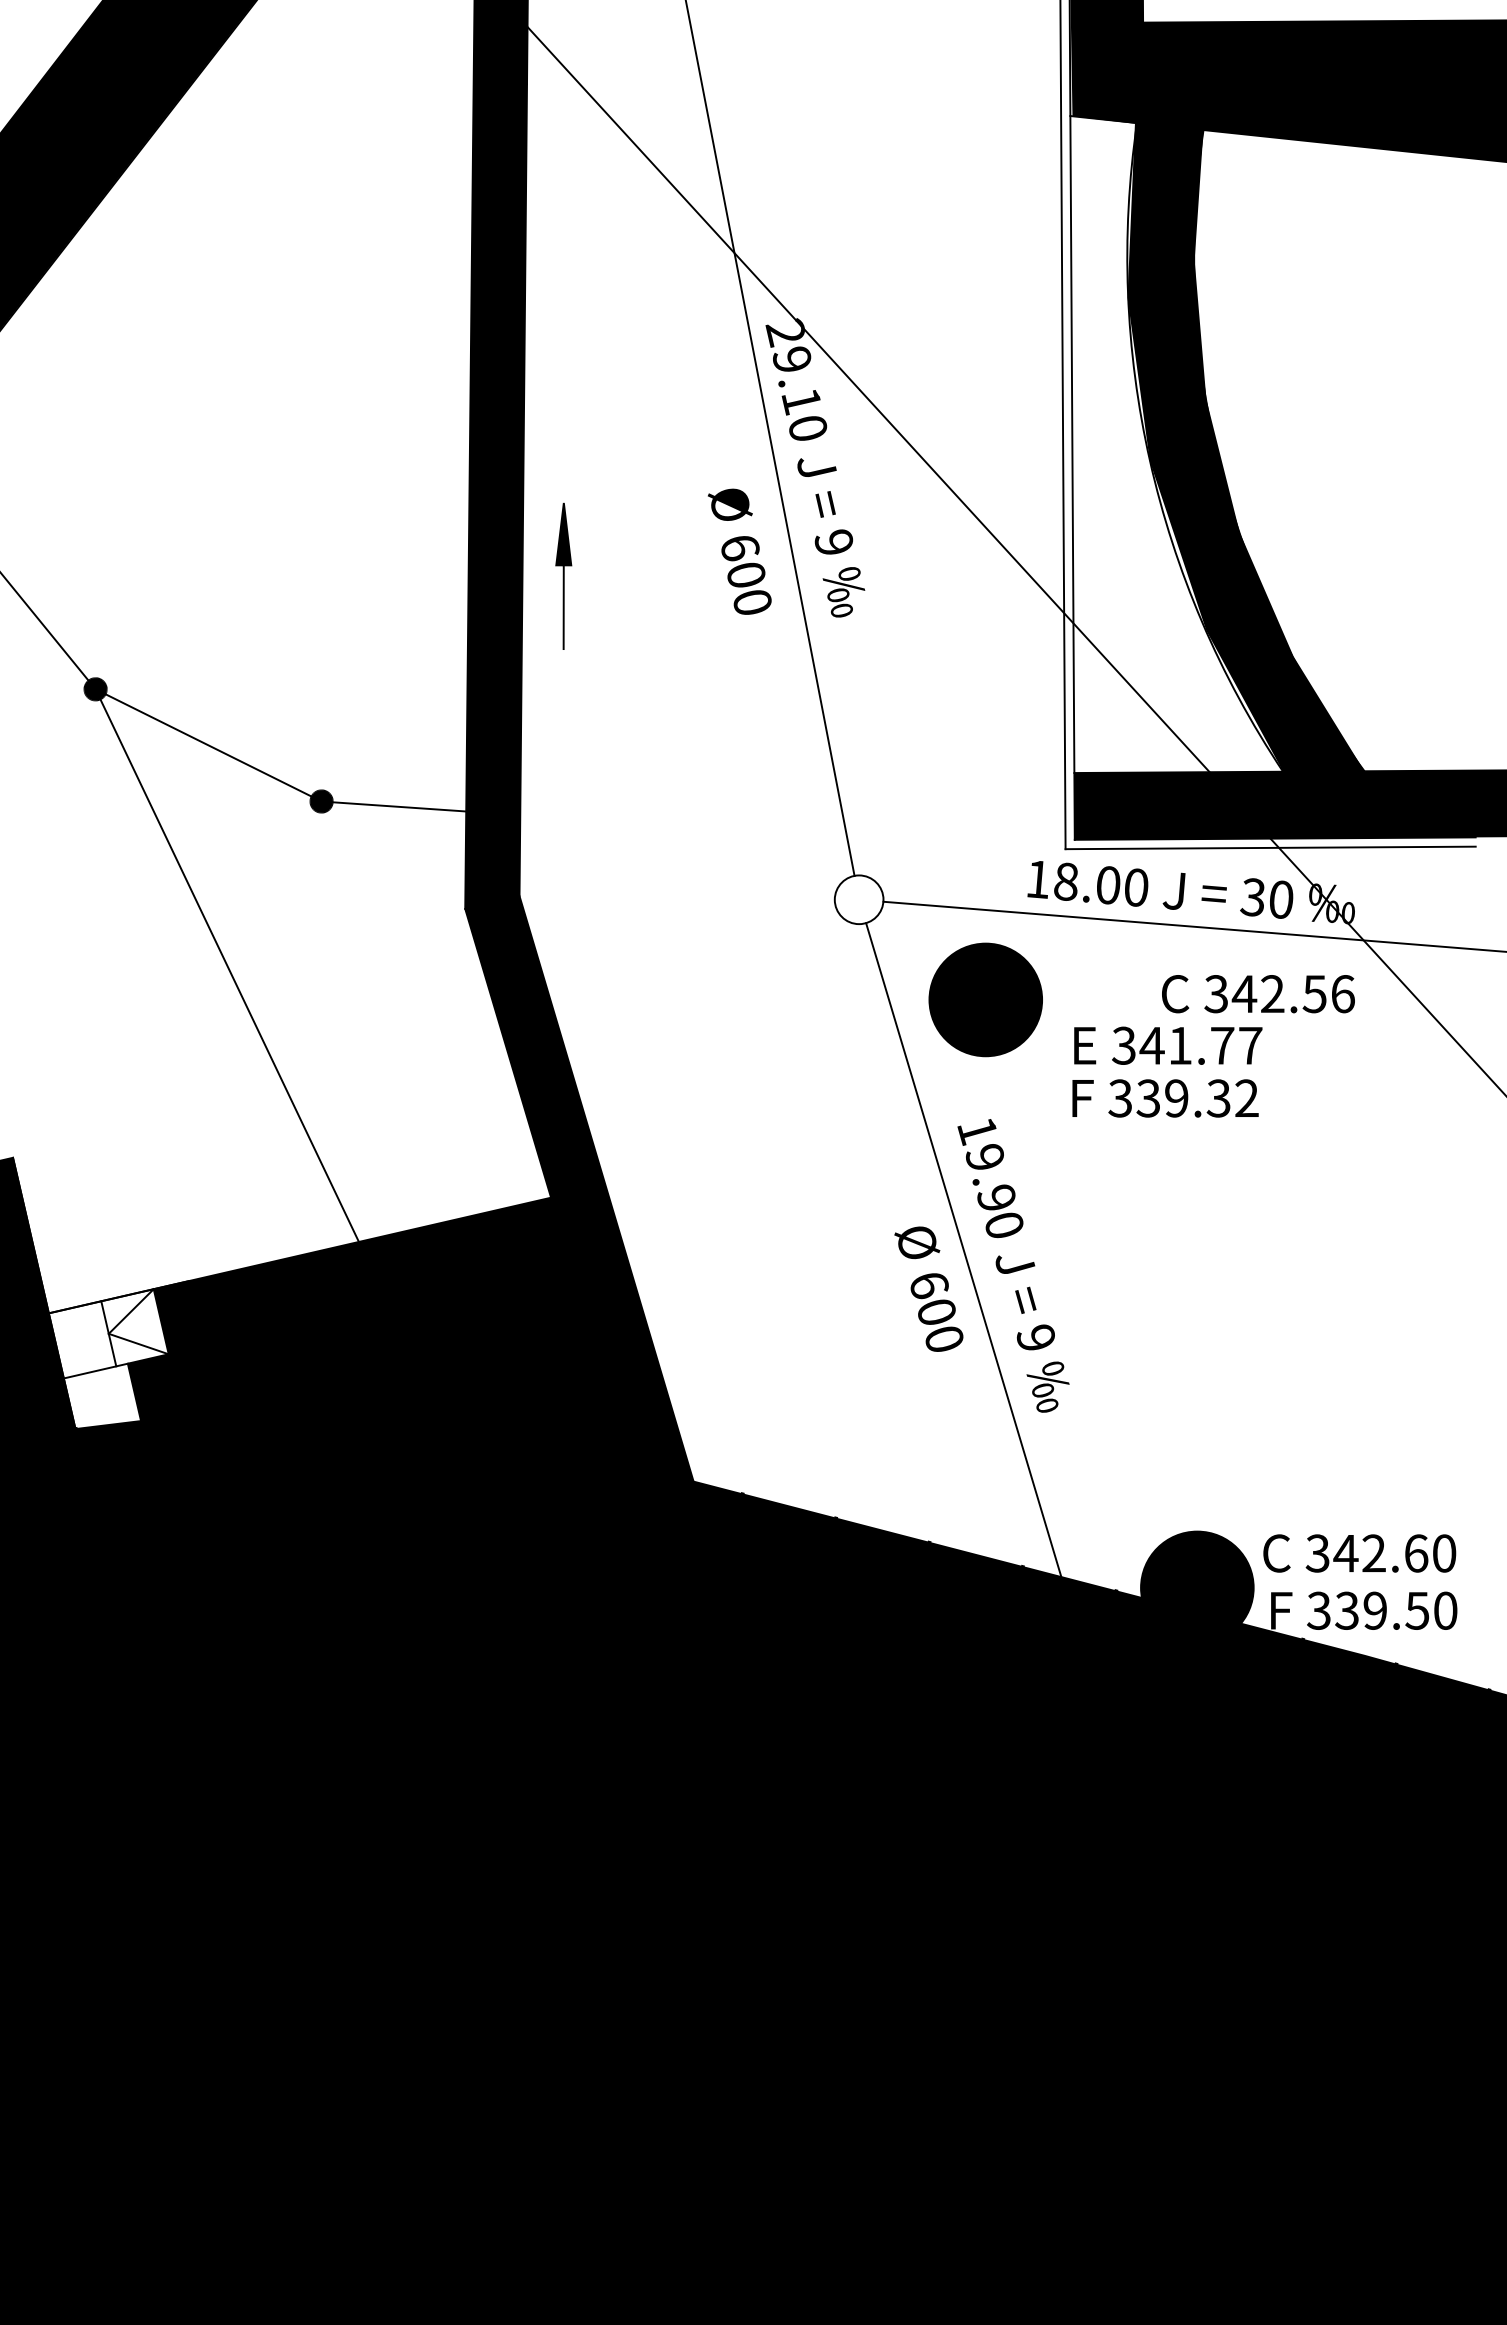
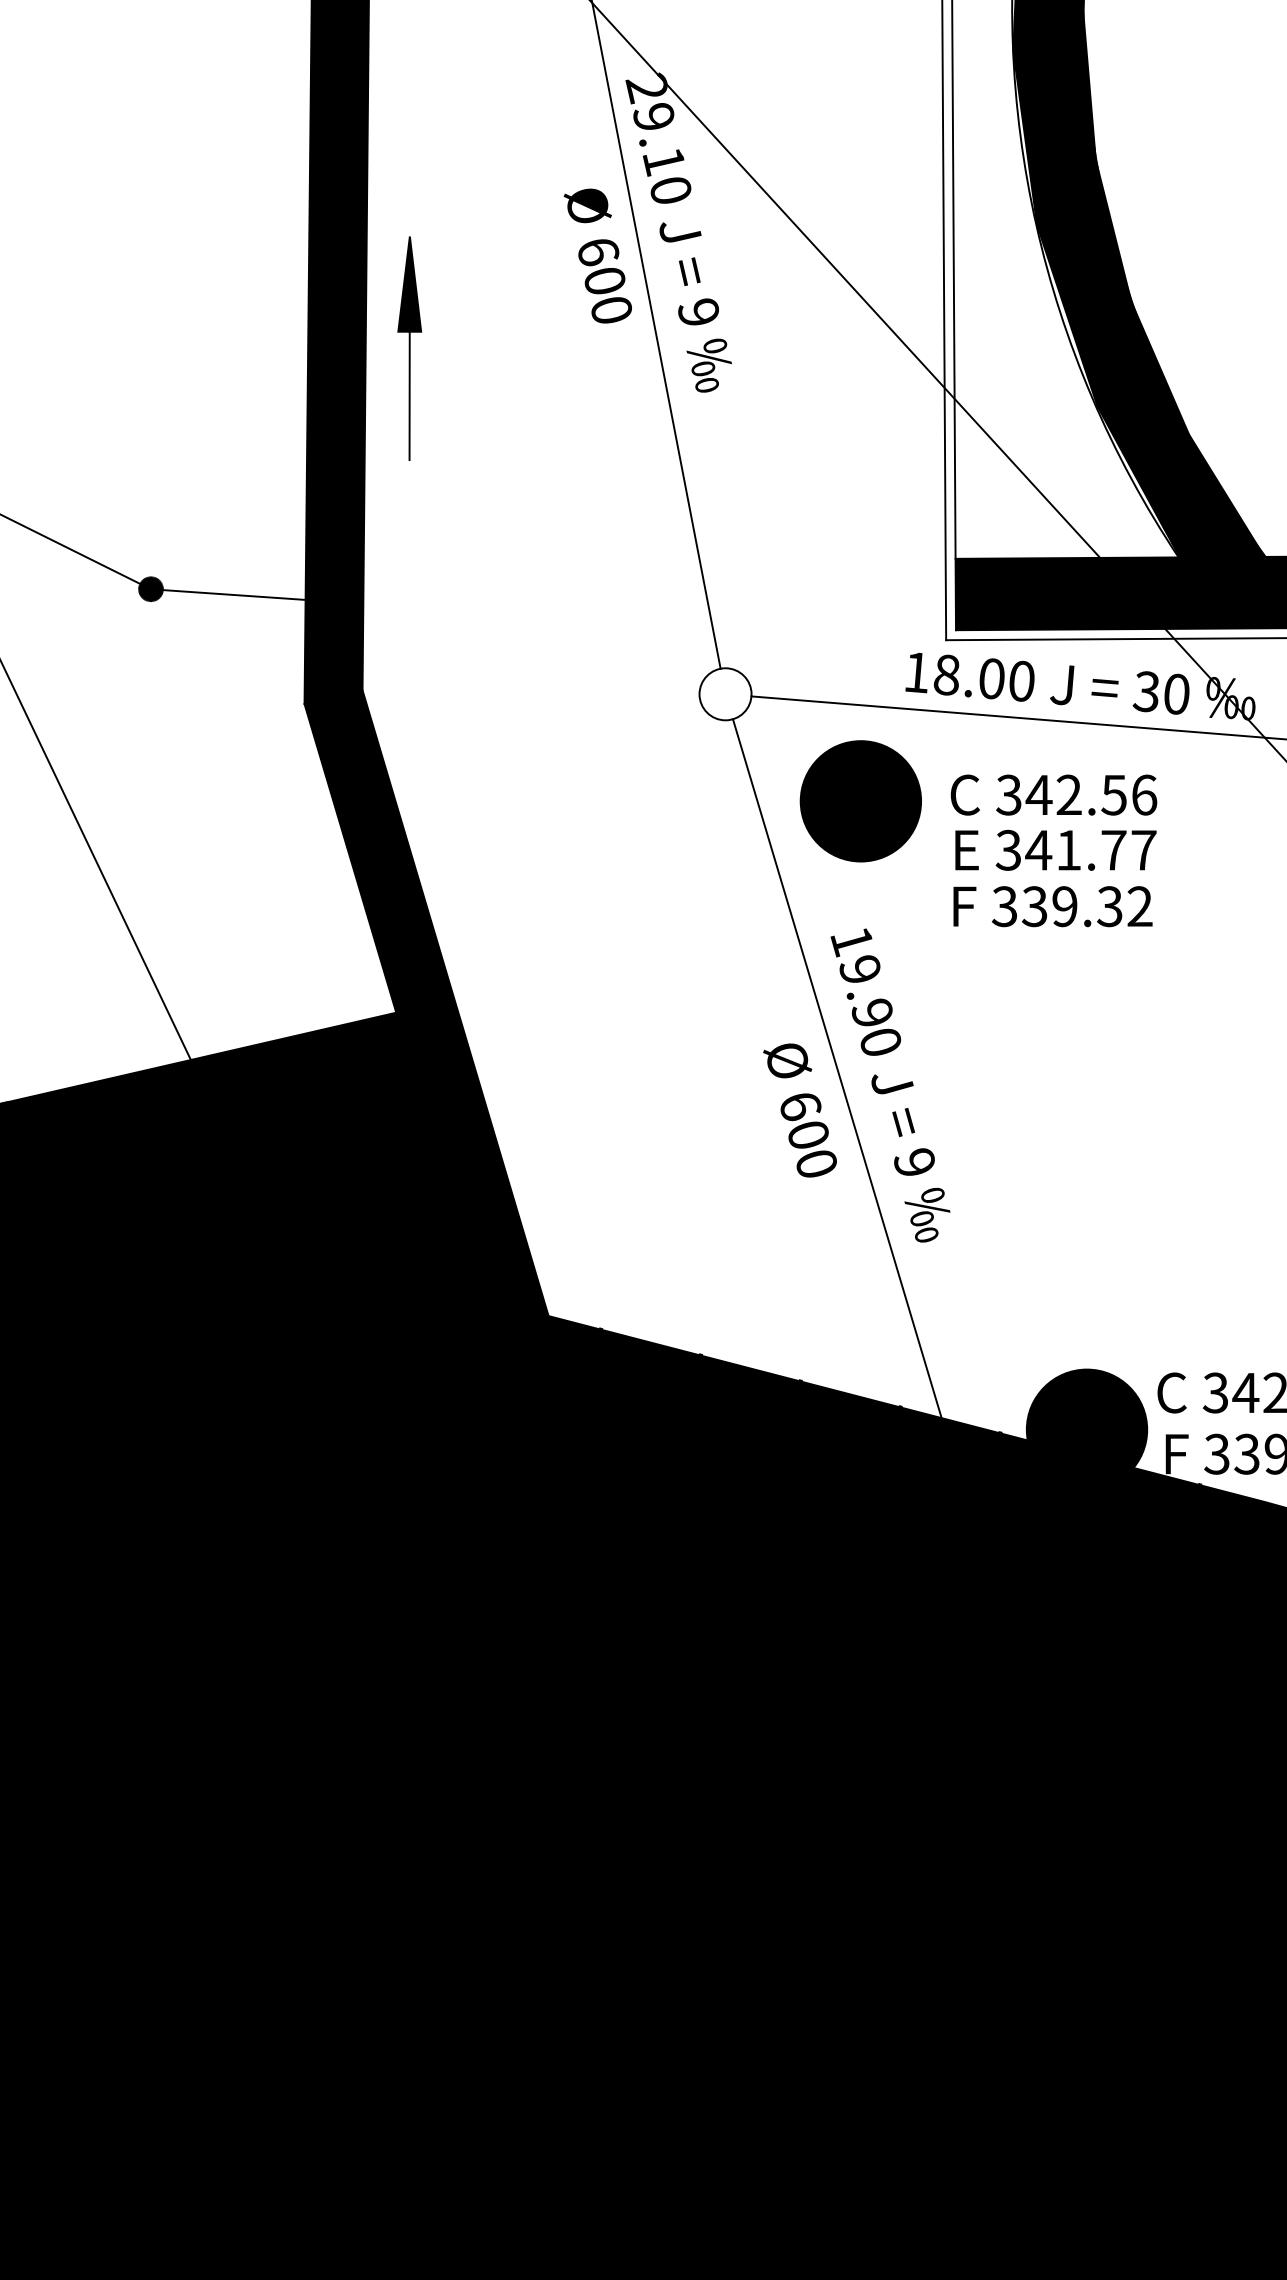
text: (739, 551) -> (597, 255), moved
part: (563, 576) -> (409, 348), size x1.43
text: (1258, 994) -> (1054, 795), moved

